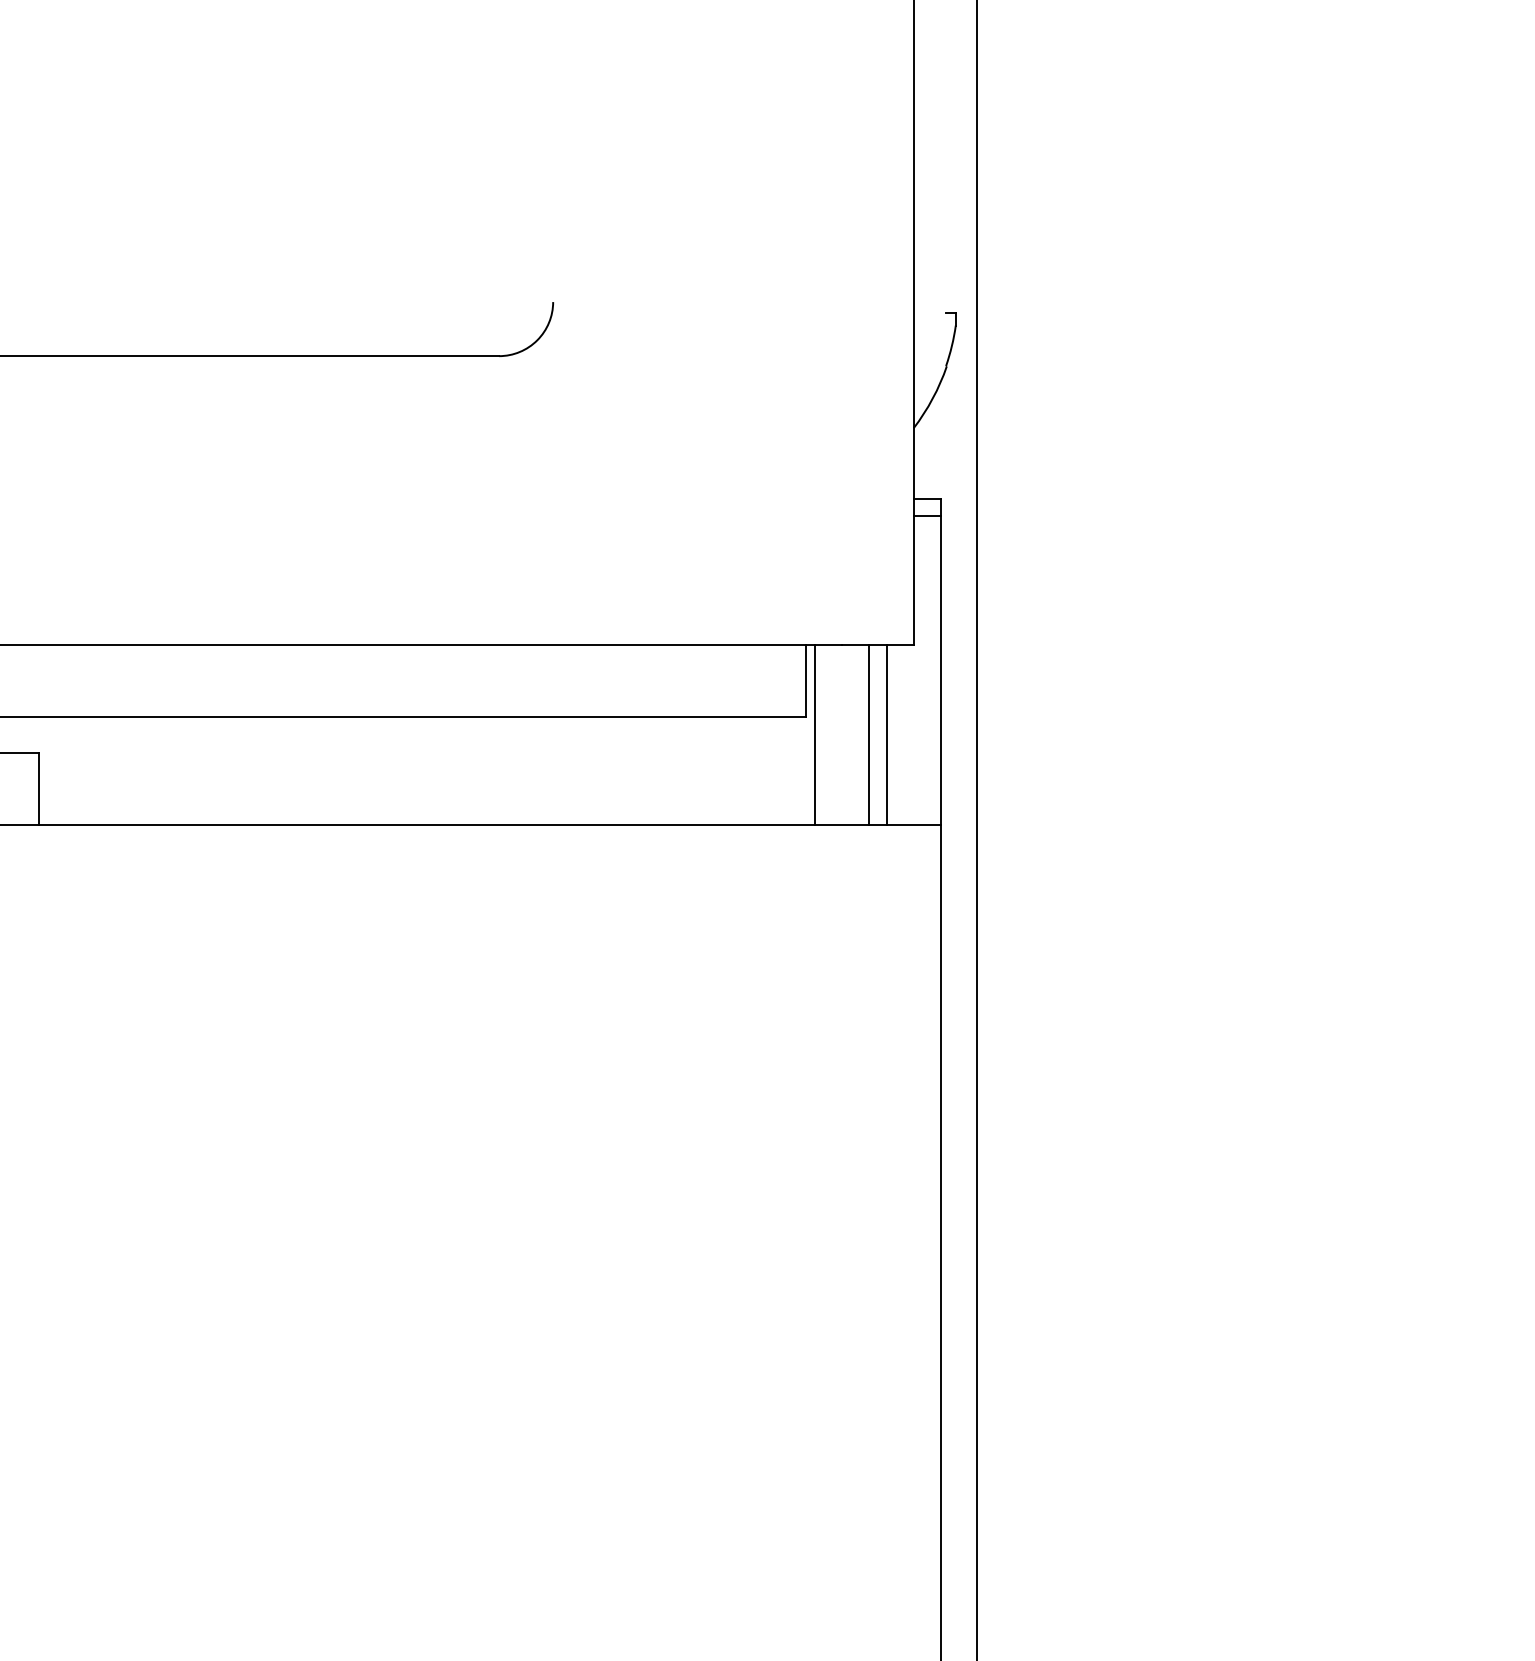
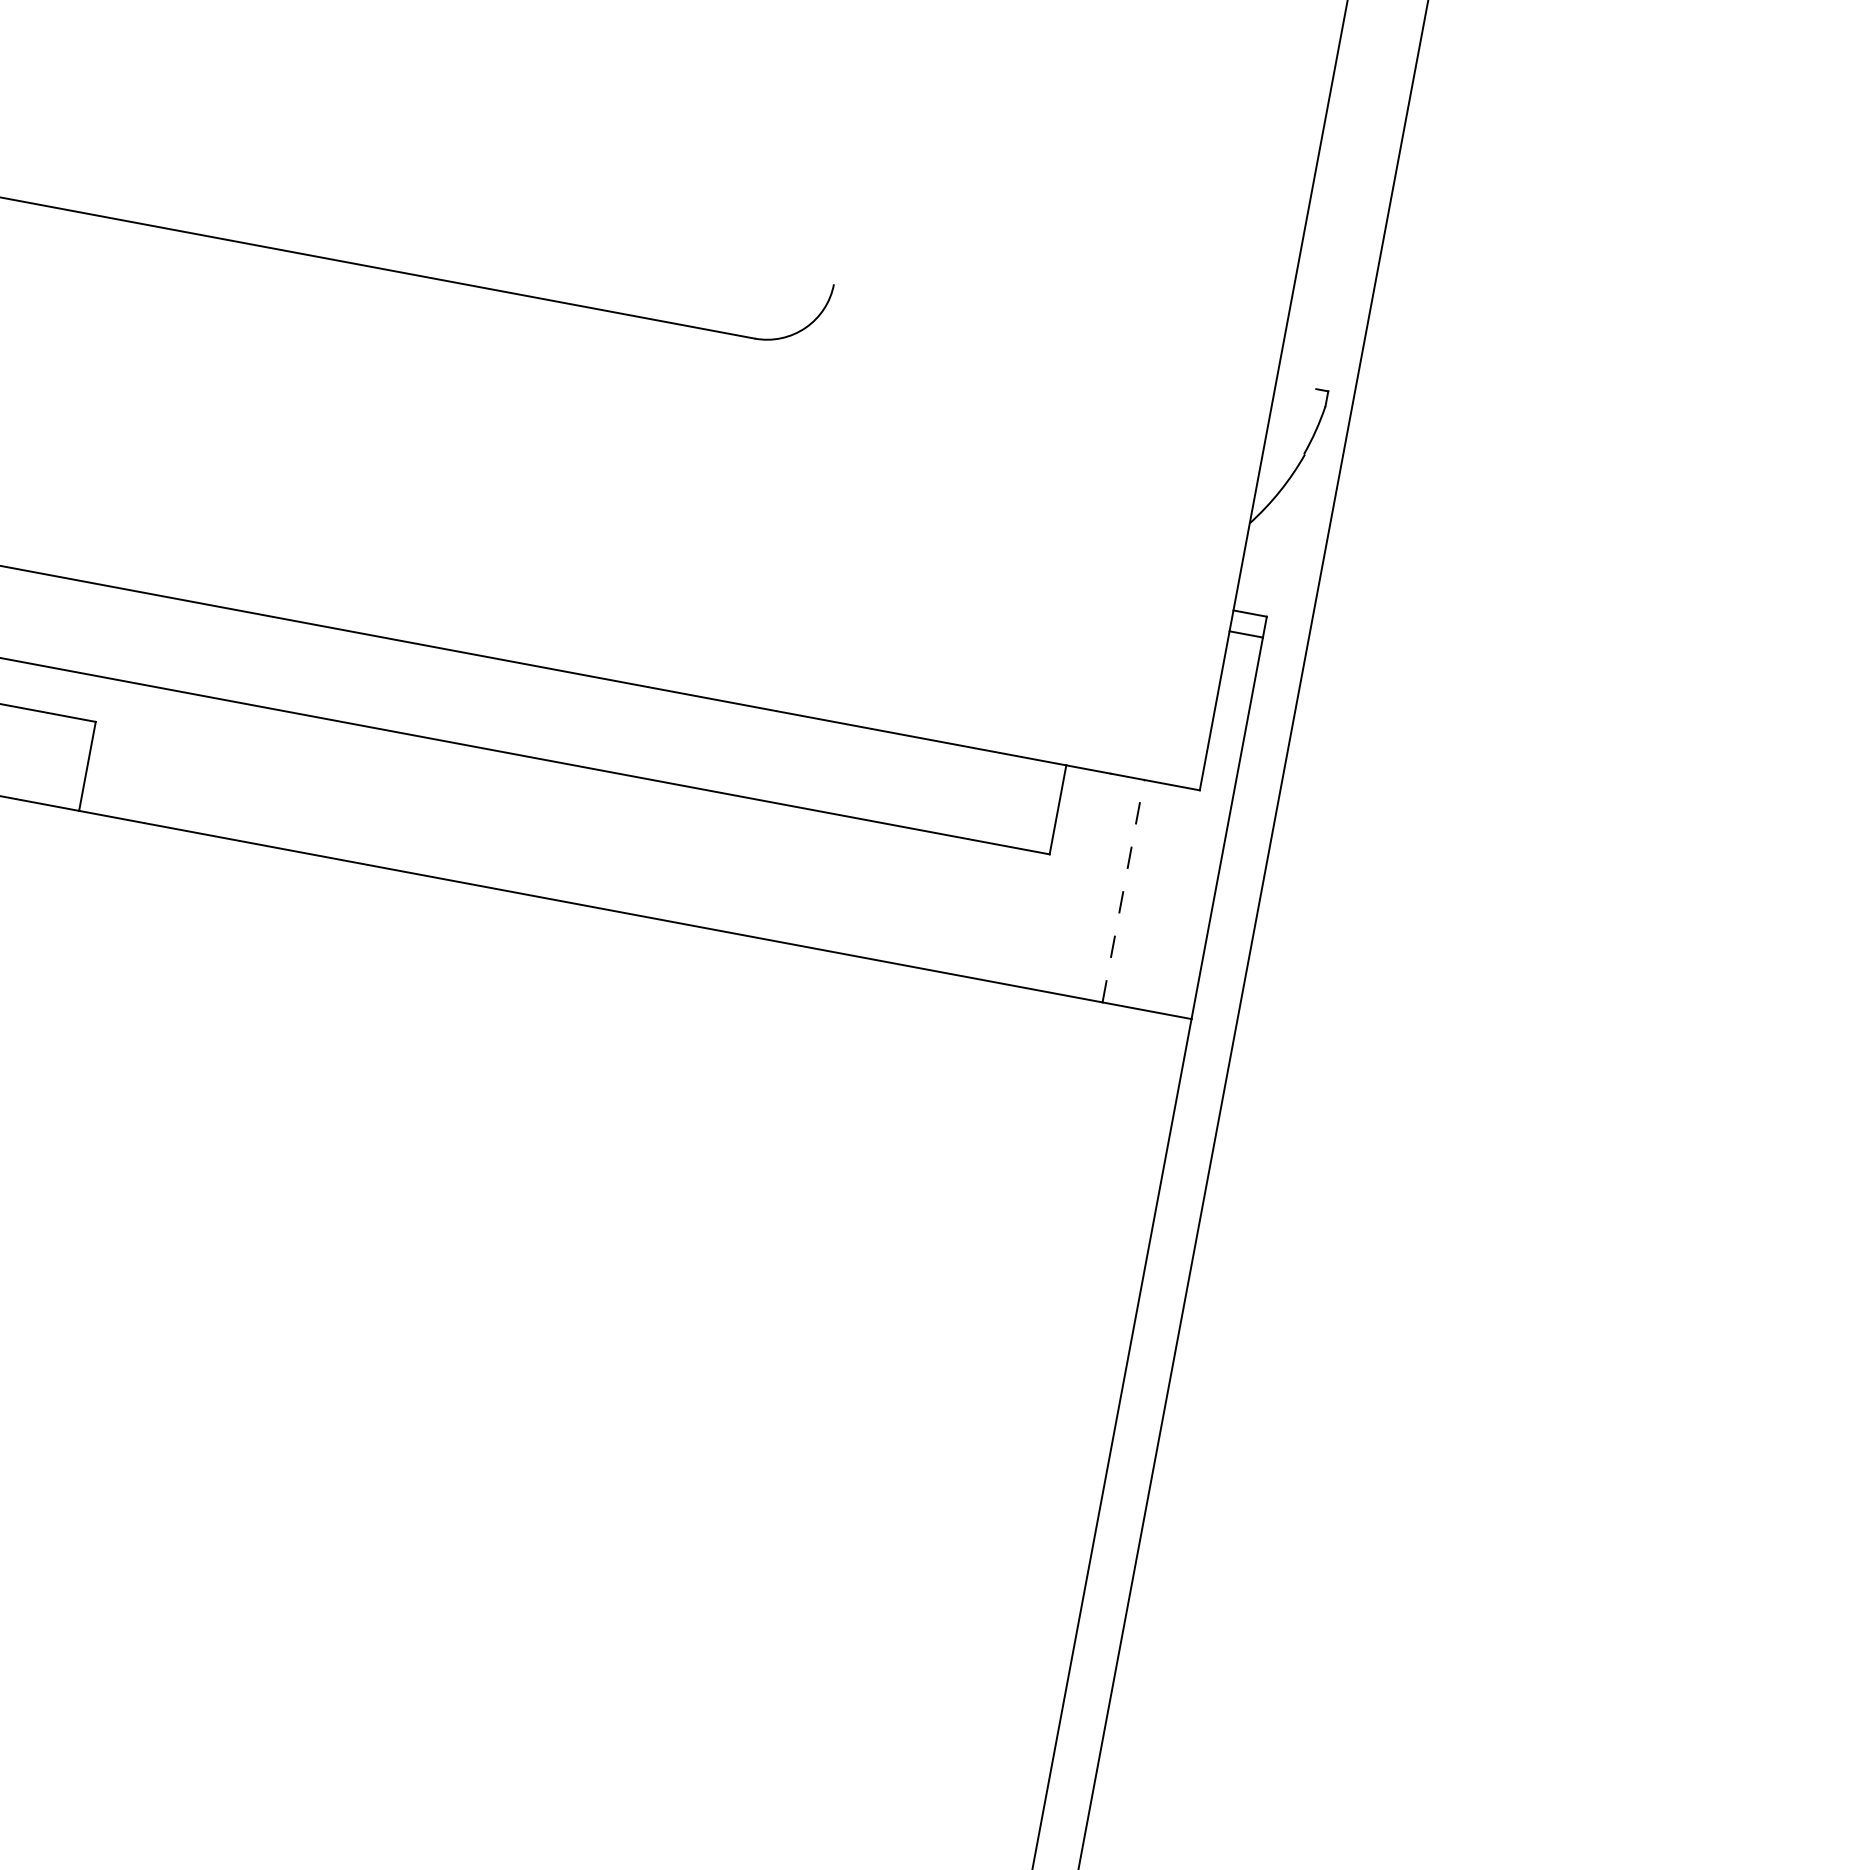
line: (814, 734) -> (1056, 878), removed
line: (868, 734) -> (1123, 890), solid -> dashed
line: (886, 734) -> (1145, 895), removed

